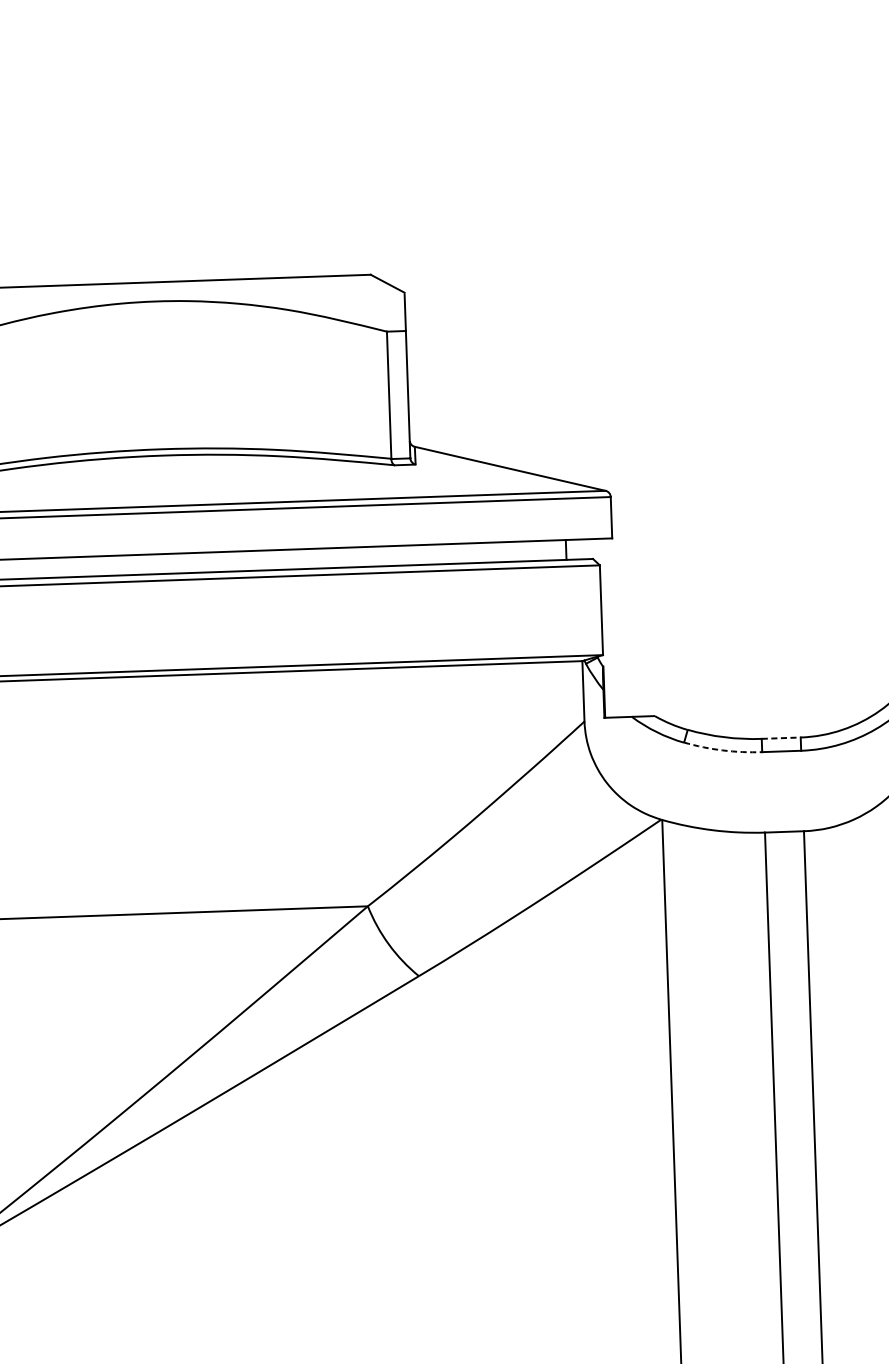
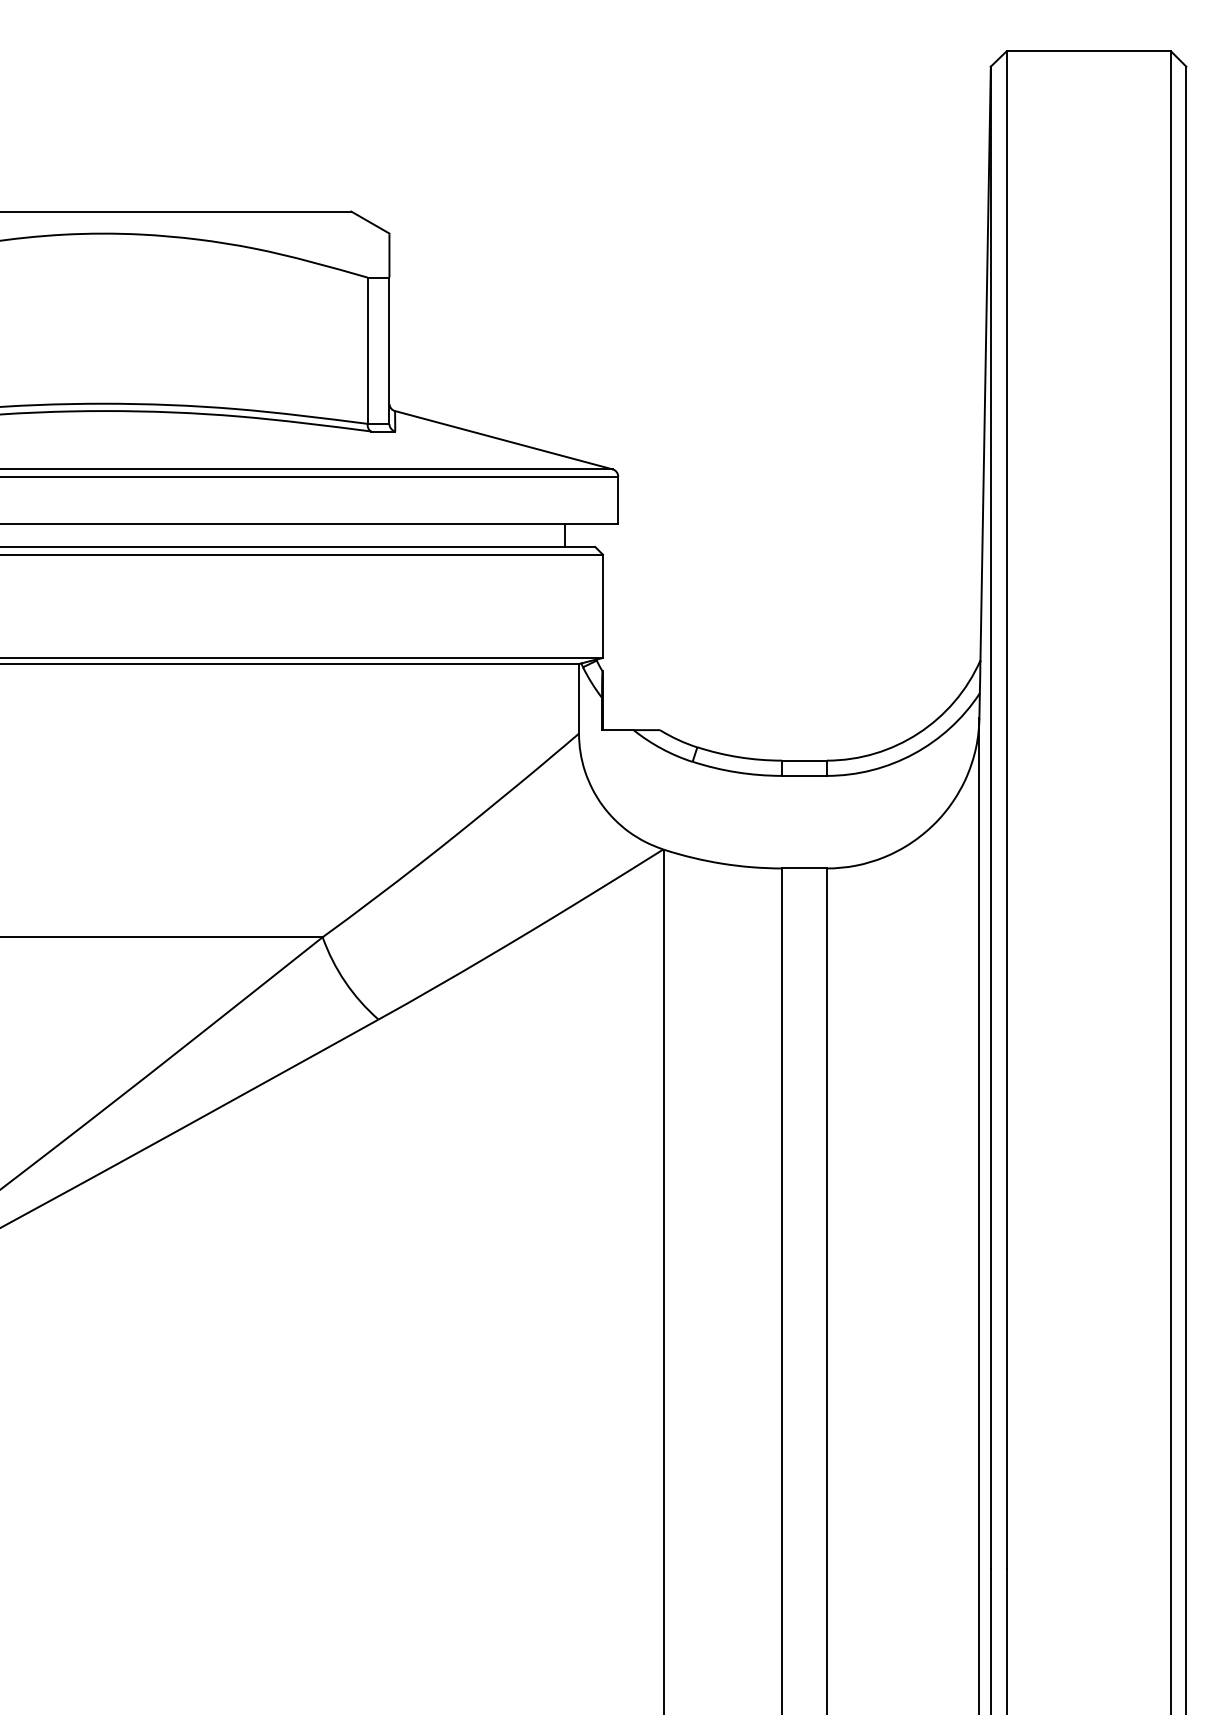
line: (781, 738) -> (804, 760), dashed -> solid
arc: (722, 750) -> (736, 772), dashed -> solid

